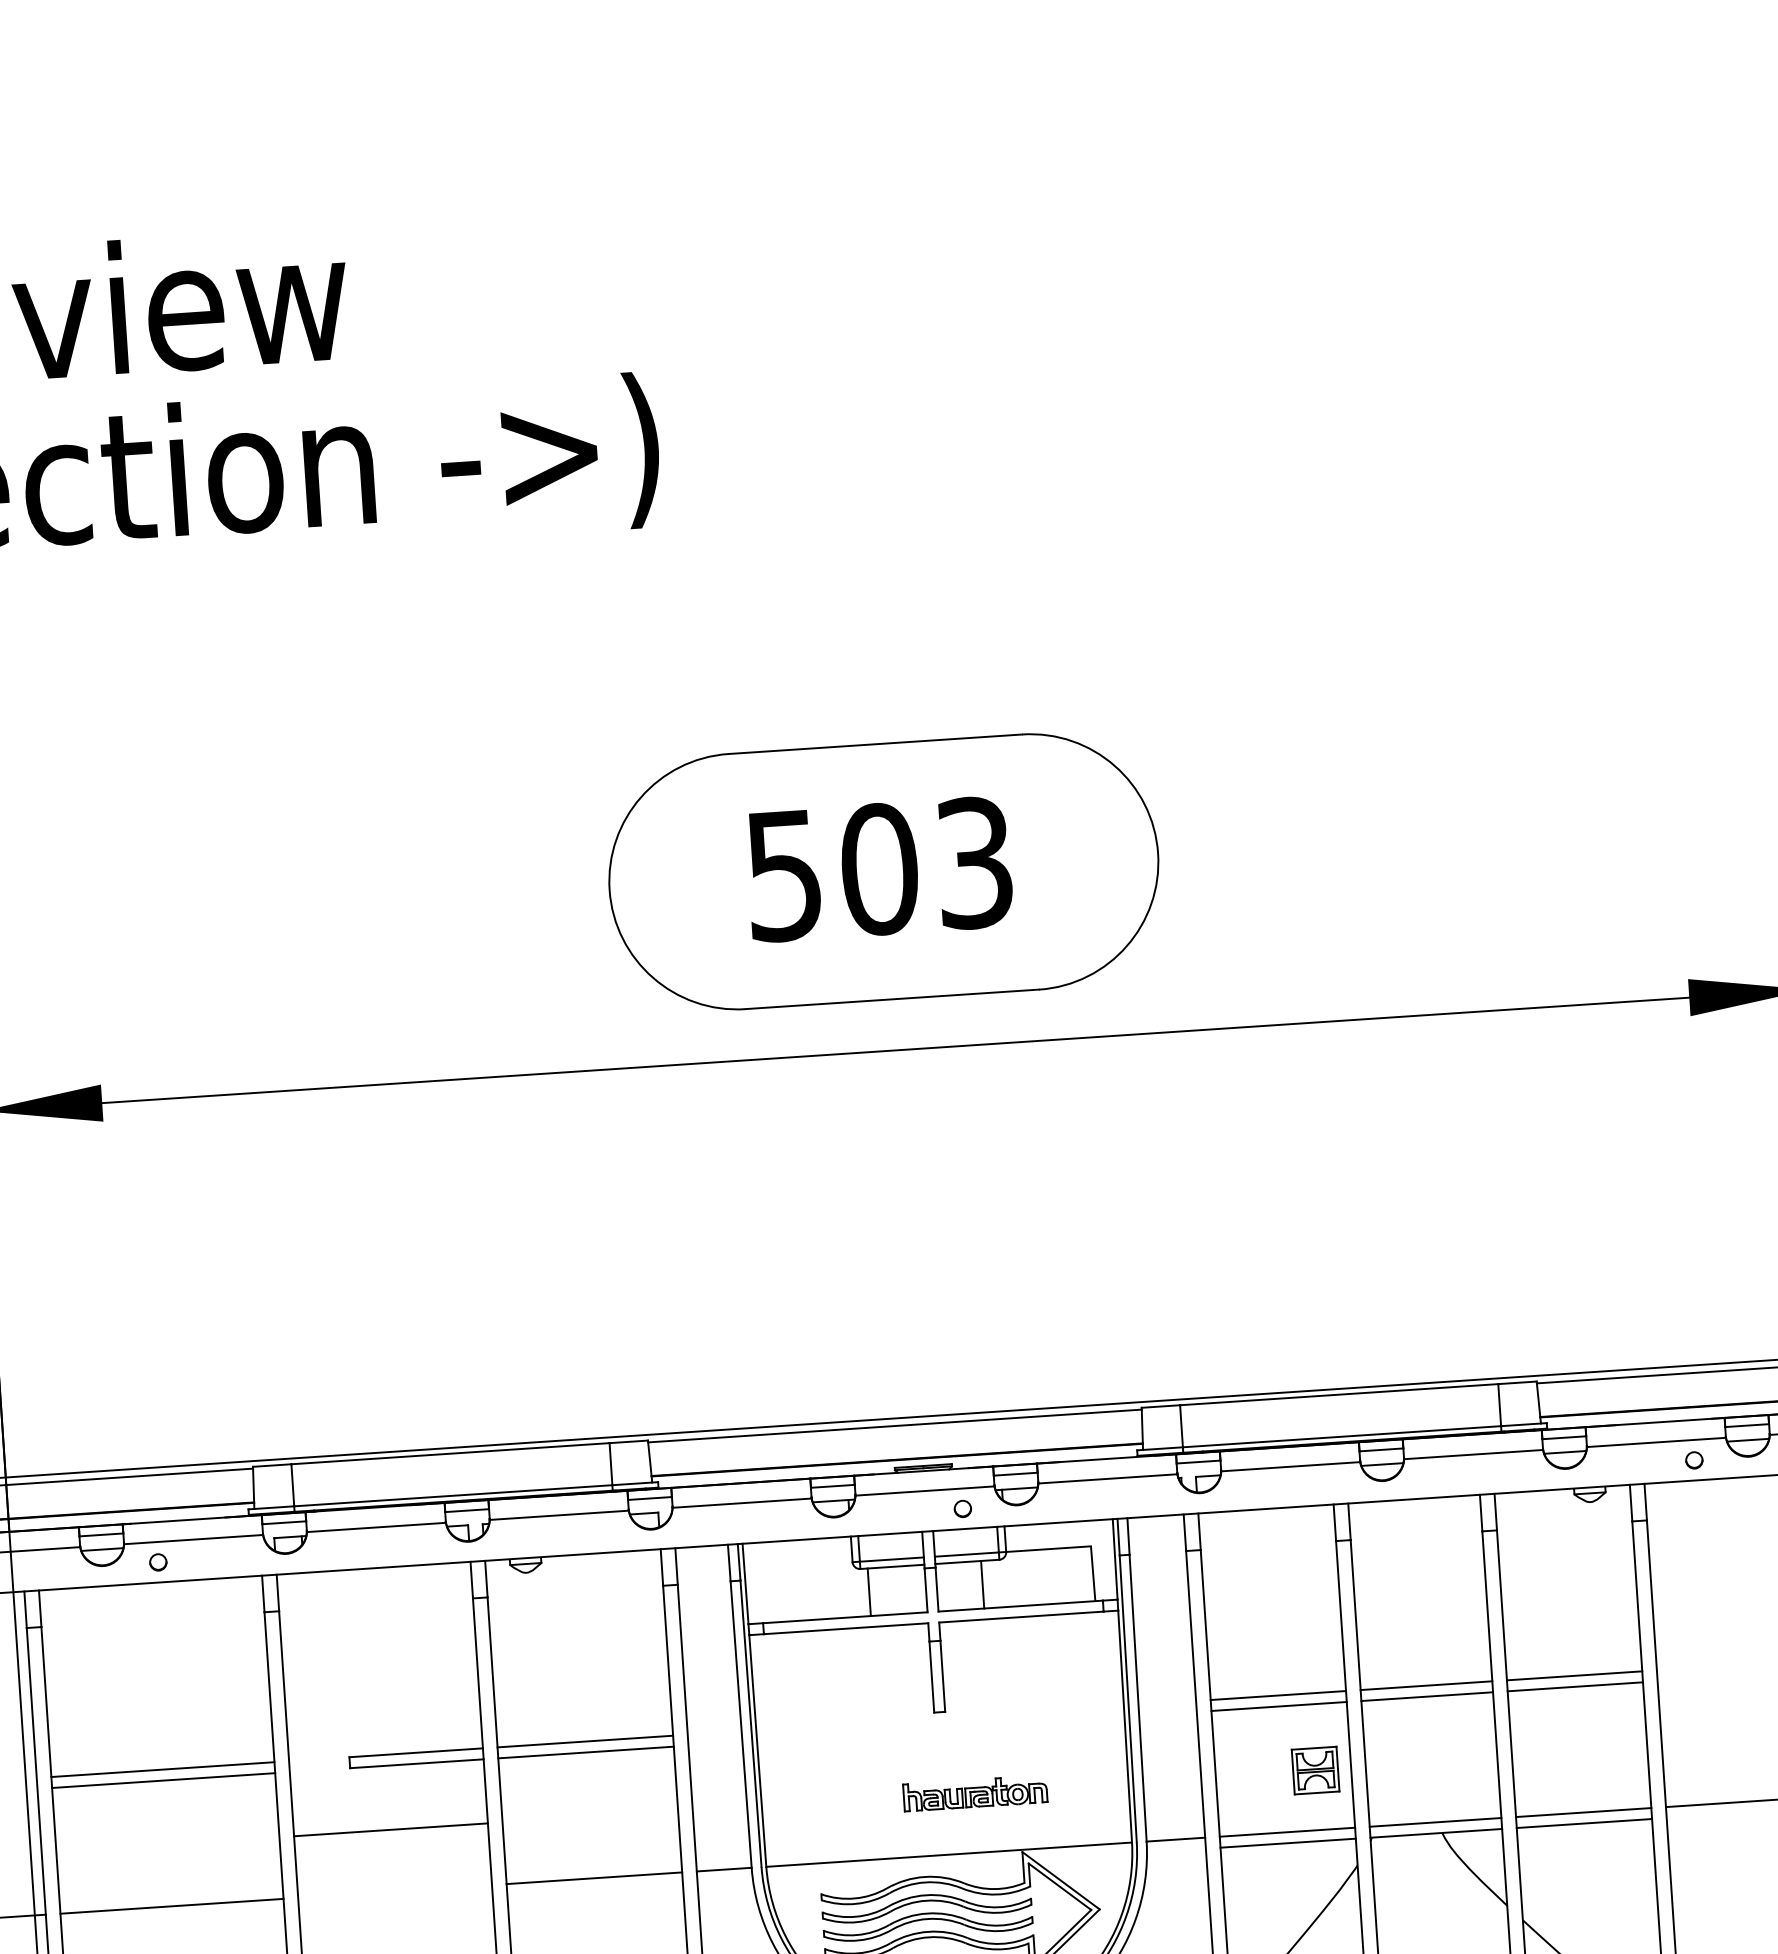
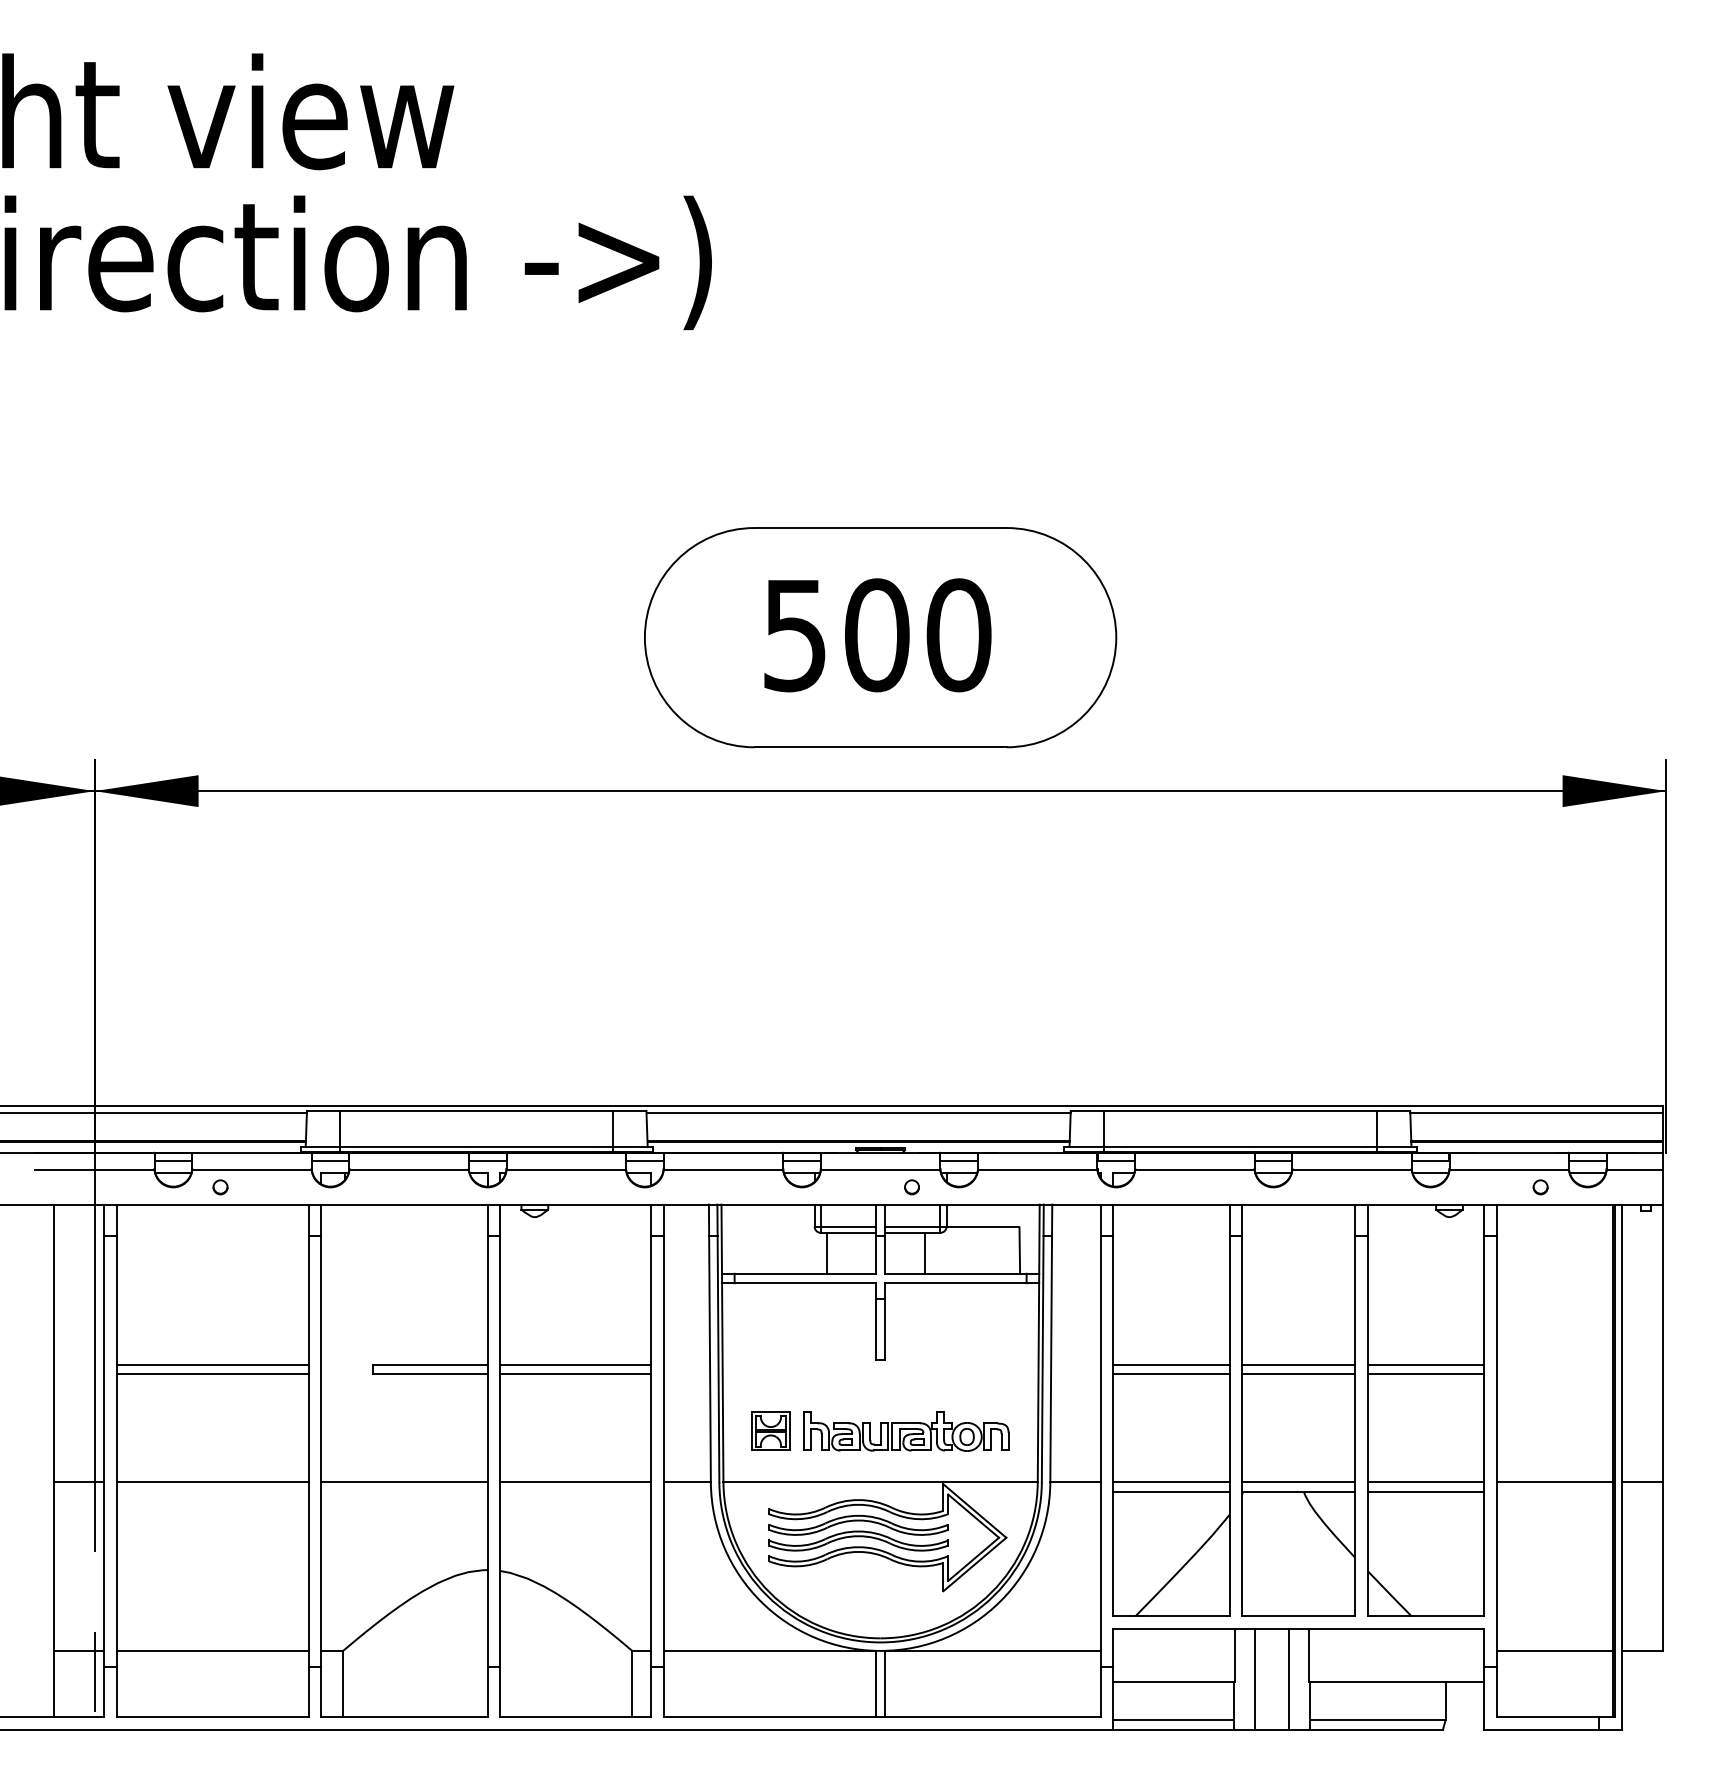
text: (974, 863) -> (958, 635), 503 -> 500
part: (1315, 1769) -> (770, 1430), moved
part: (975, 1793) -> (906, 1431), size x1.67
line: (391, 1829) -> (404, 1482), moved

